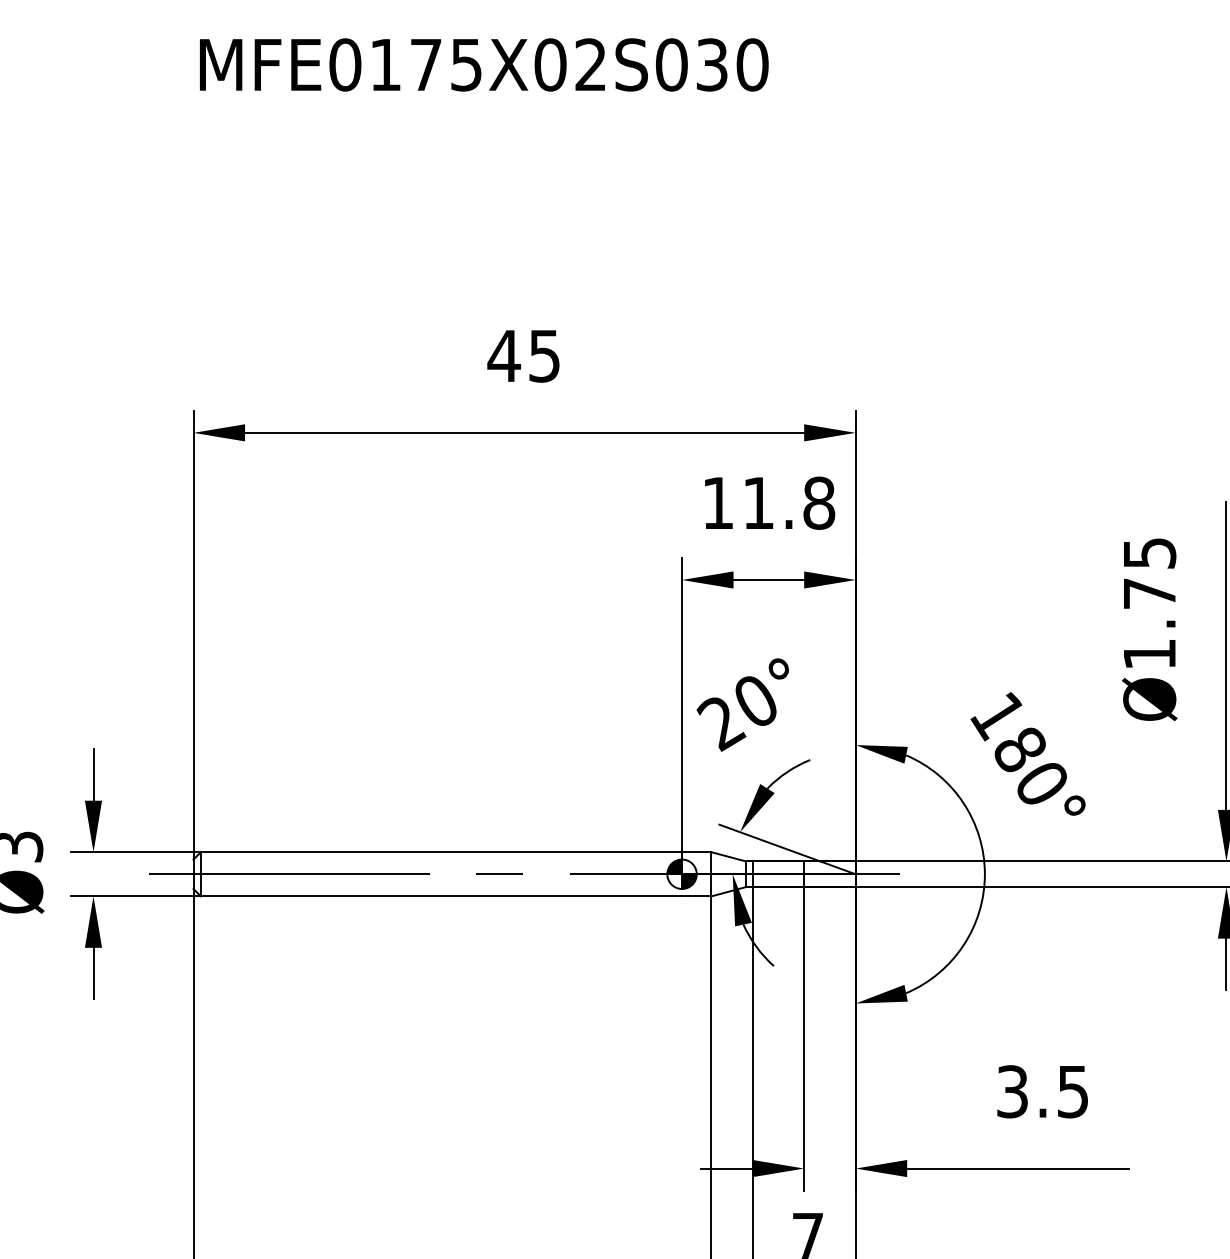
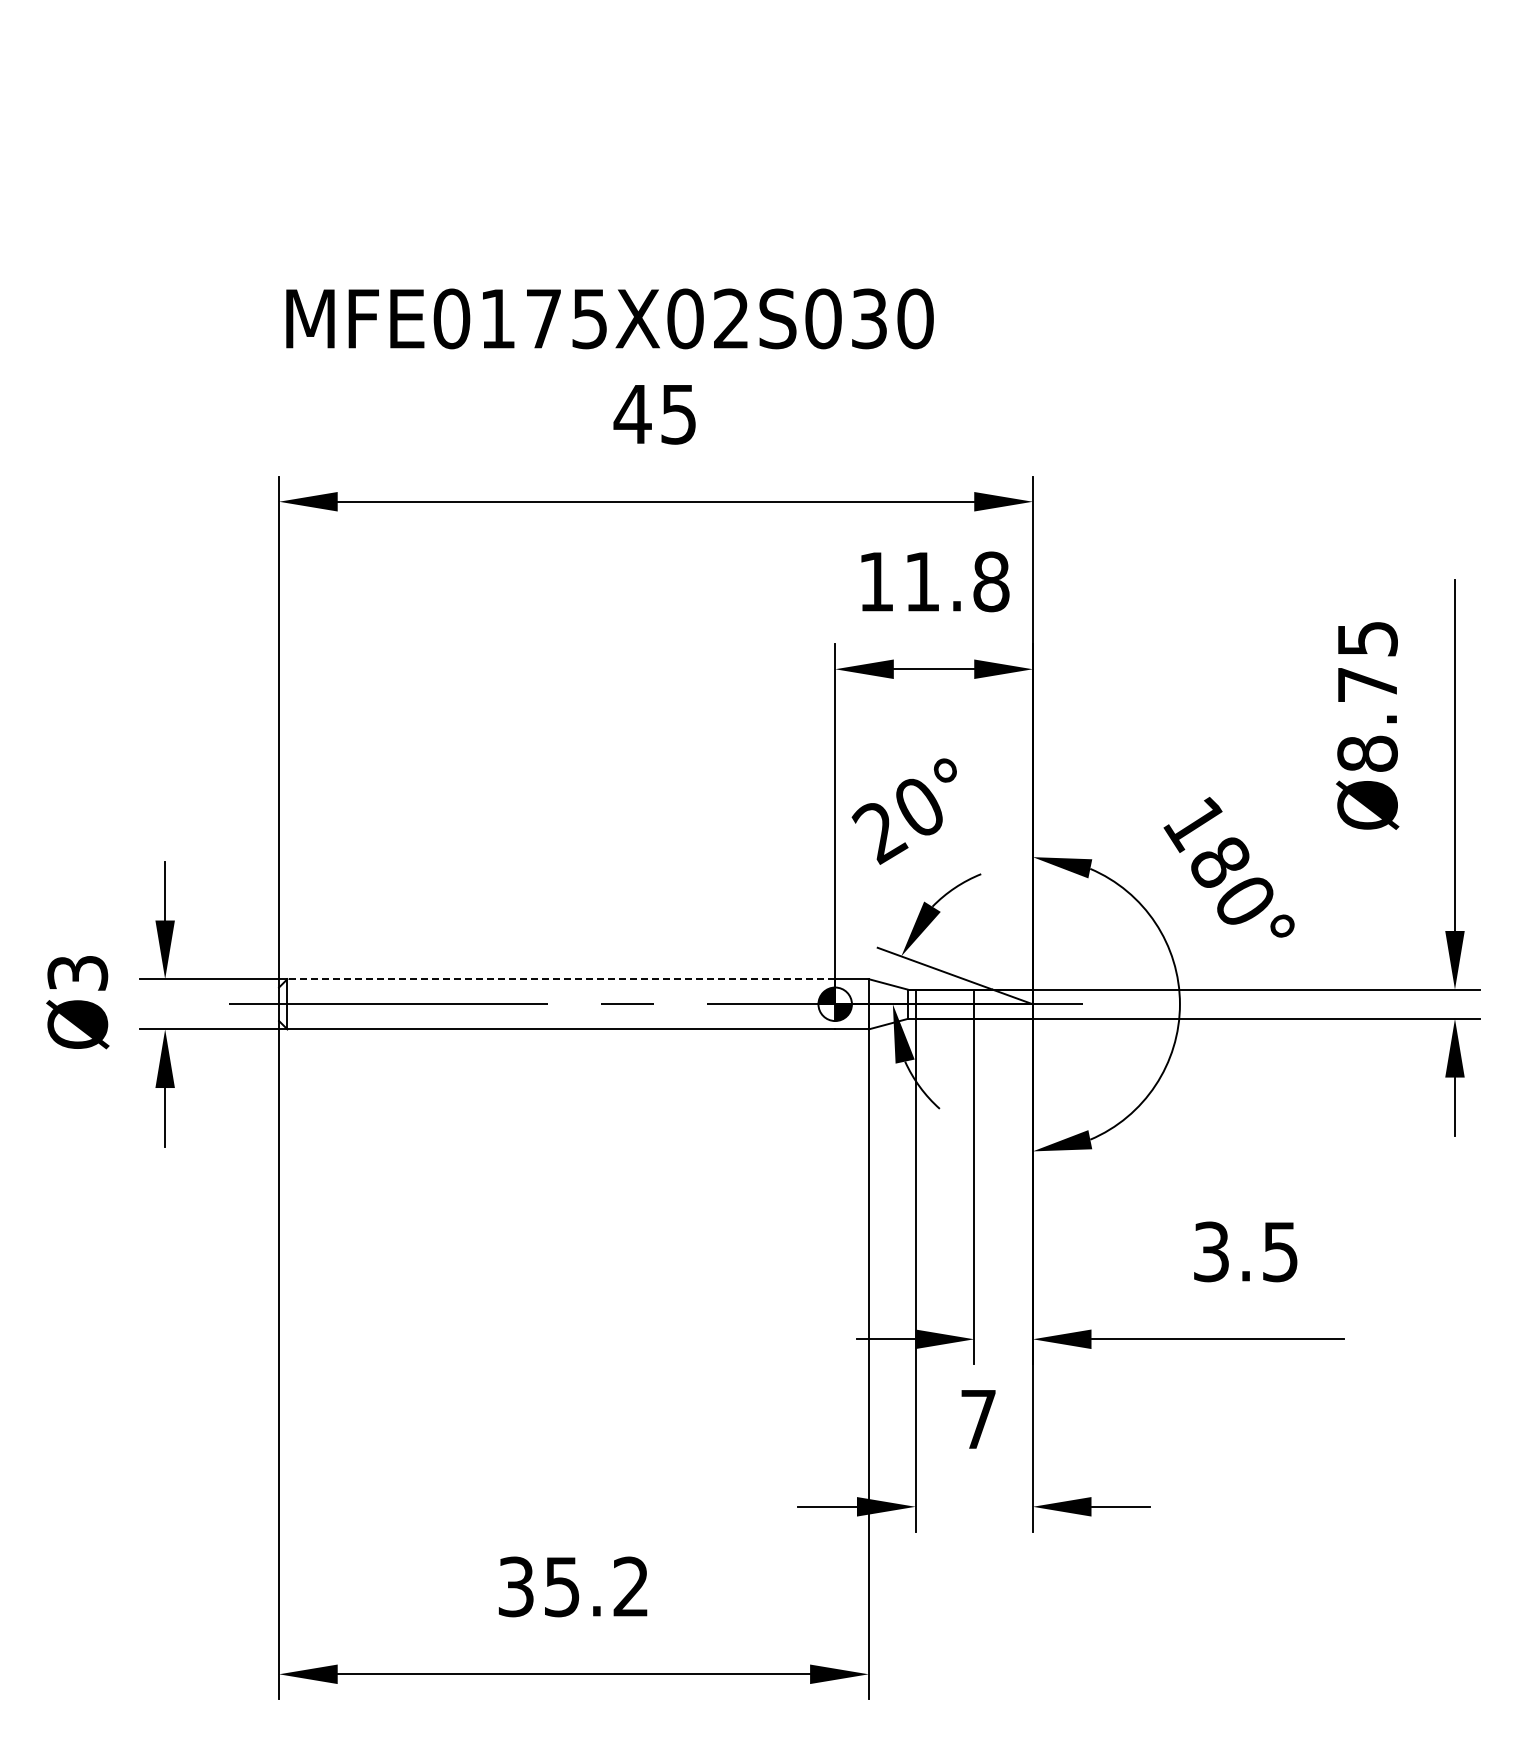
text: (483, 64) -> (609, 318), moved
text: (1149, 653) -> (1367, 753), Ø1.75 -> Ø8.75
line: (441, 852) -> (561, 979), solid -> dashed

